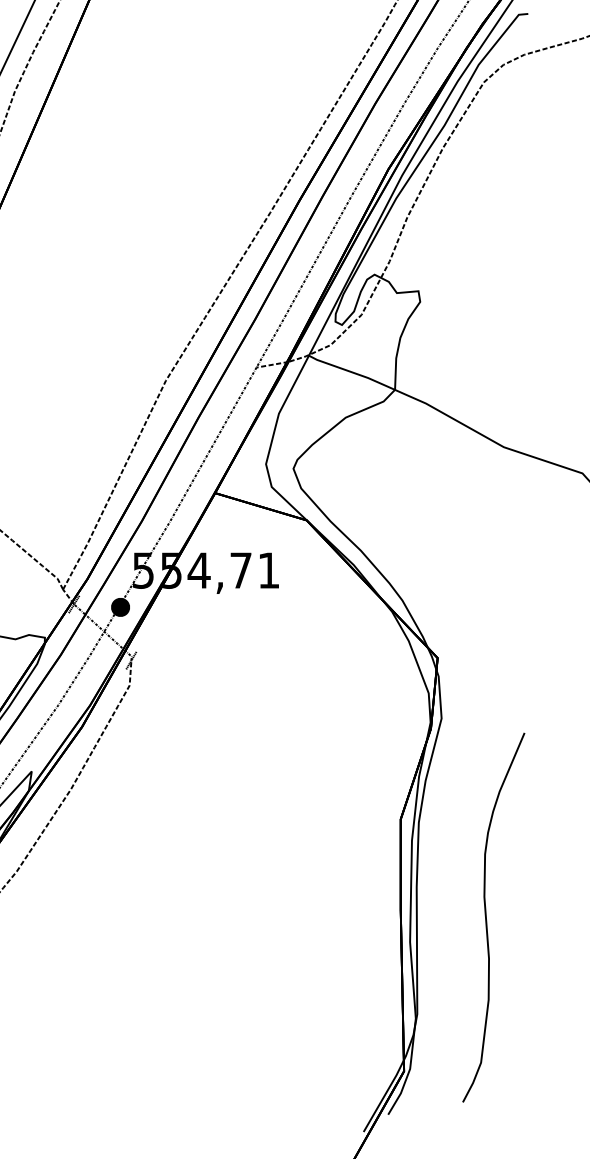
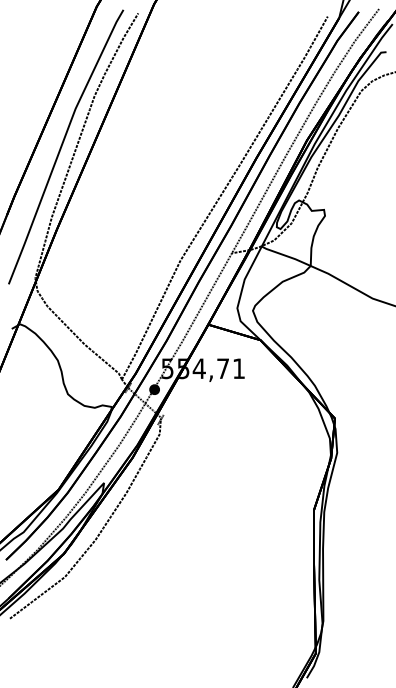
part: (493, 918) -> (366, 566), removed

